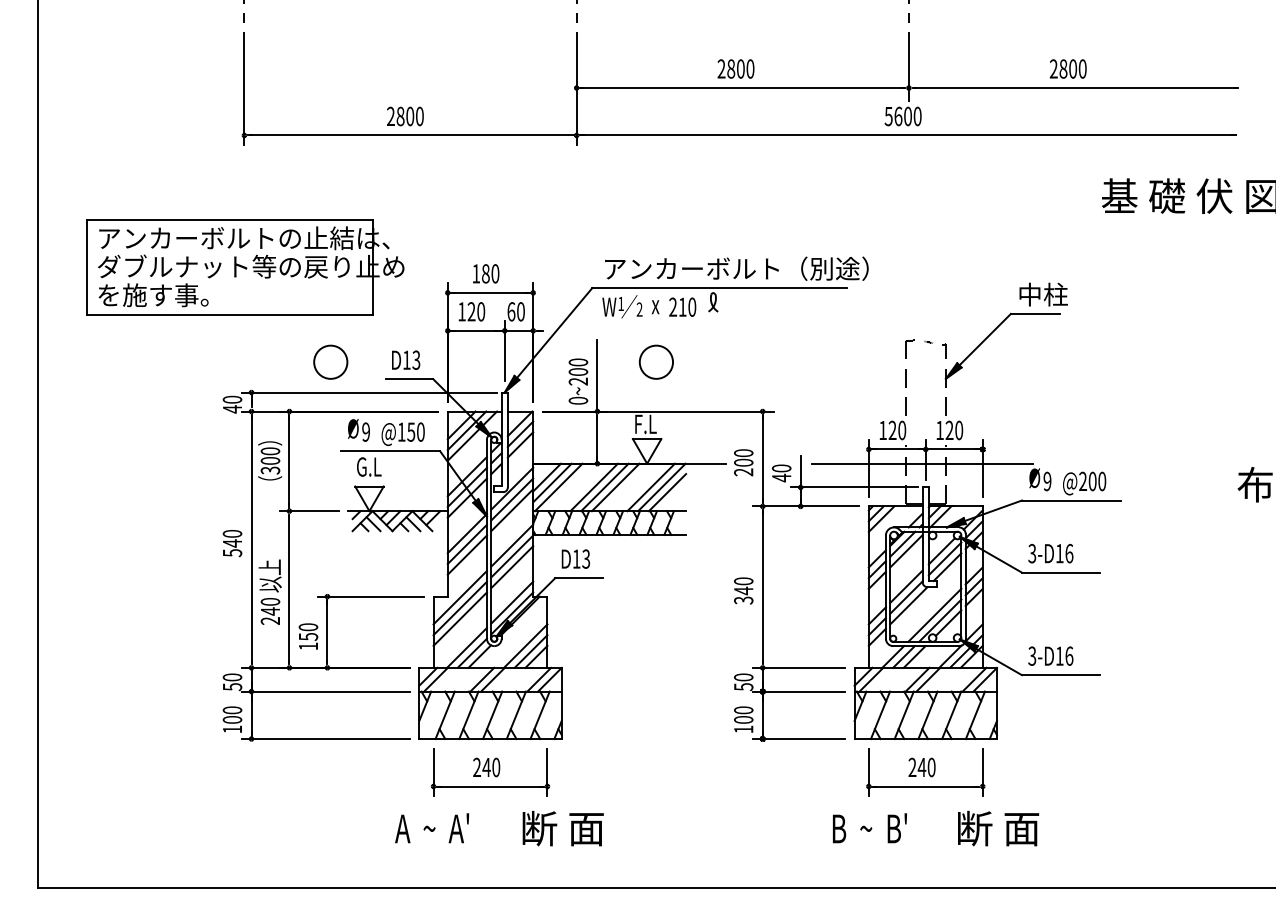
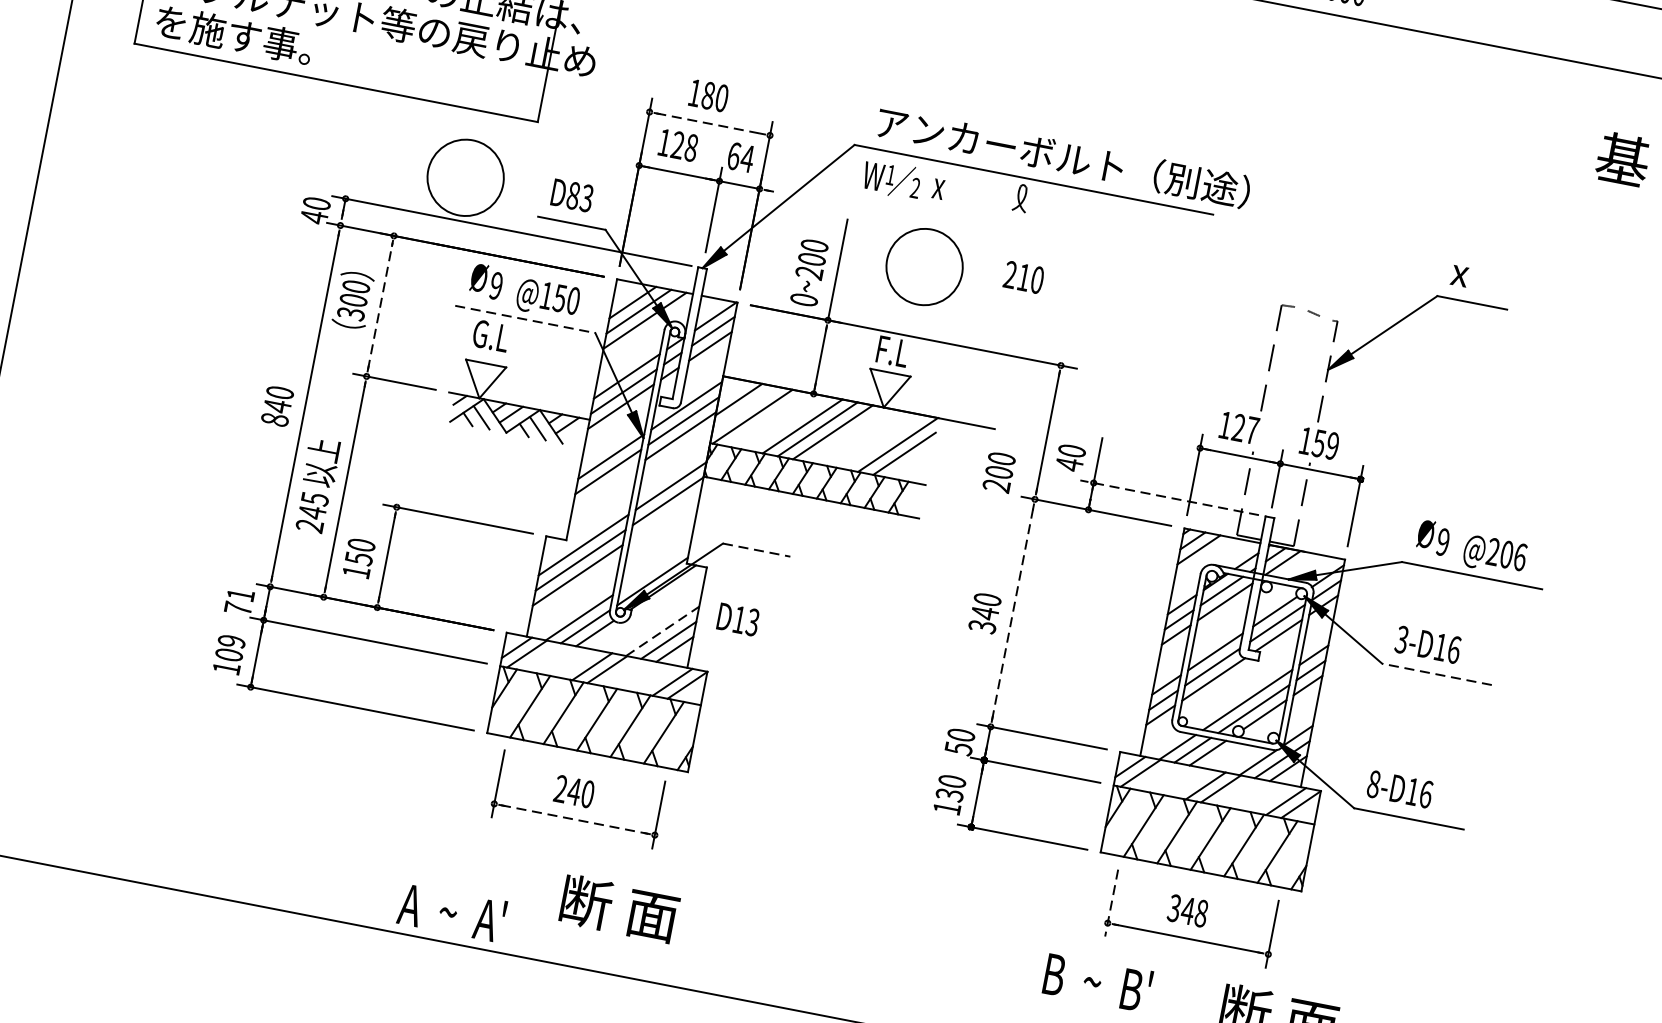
line: (490, 292) -> (709, 123), solid -> dashed
text: (1042, 294) -> (1487, 277), 中柱 -> x
text: (682, 306) -> (1023, 276), moved
text: (481, 311) -> (692, 147), 120 -> 128
text: (520, 311) -> (746, 158), 60 -> 64
text: (406, 359) -> (573, 194), D13 -> D83
circle: (330, 361) -> (465, 176), size x1.6
circle: (656, 361) -> (924, 265), size x1.6
text: (902, 430) -> (1252, 430), 120 -> 127
text: (954, 430) -> (1326, 444), 120 -> 159
line: (390, 451) -> (525, 319), solid -> dashed
line: (289, 460) -> (380, 304), solid -> dashed
text: (743, 462) -> (999, 471), moved
line: (921, 463) -> (1270, 482), removed
text: (1102, 481) -> (1520, 557), @200 -> @206
line: (552, 482) -> (745, 408), removed
line: (650, 487) -> (881, 441), removed
line: (854, 487) -> (1169, 497), solid -> dashed
text: (232, 553) -> (274, 420), 540 -> 840
line: (466, 554) -> (604, 485), removed
text: (575, 558) -> (737, 618), moved
line: (512, 567) -> (665, 516), removed
line: (1060, 572) -> (1436, 674), solid -> dashed
line: (579, 578) -> (756, 550), solid -> dashed
line: (762, 587) -> (1012, 613), solid -> dashed
text: (269, 601) -> (313, 498), 240 -> 245
line: (512, 602) -> (655, 566), removed
line: (525, 646) -> (662, 631), solid -> dashed
text: (1032, 655) -> (1374, 783), 3-D16 -> 8-D16
text: (232, 682) -> (239, 602), 50 -> 71
text: (232, 710) -> (231, 641), 100 -> 109
text: (743, 719) -> (949, 794), 100 -> 130
text: (921, 767) -> (1187, 910), 240 -> 348
line: (868, 772) -> (1111, 903), solid -> dashed
line: (491, 786) -> (575, 819), solid -> dashed
text: (432, 828) -> (452, 912), moved
text: (562, 828) -> (618, 908), moved

